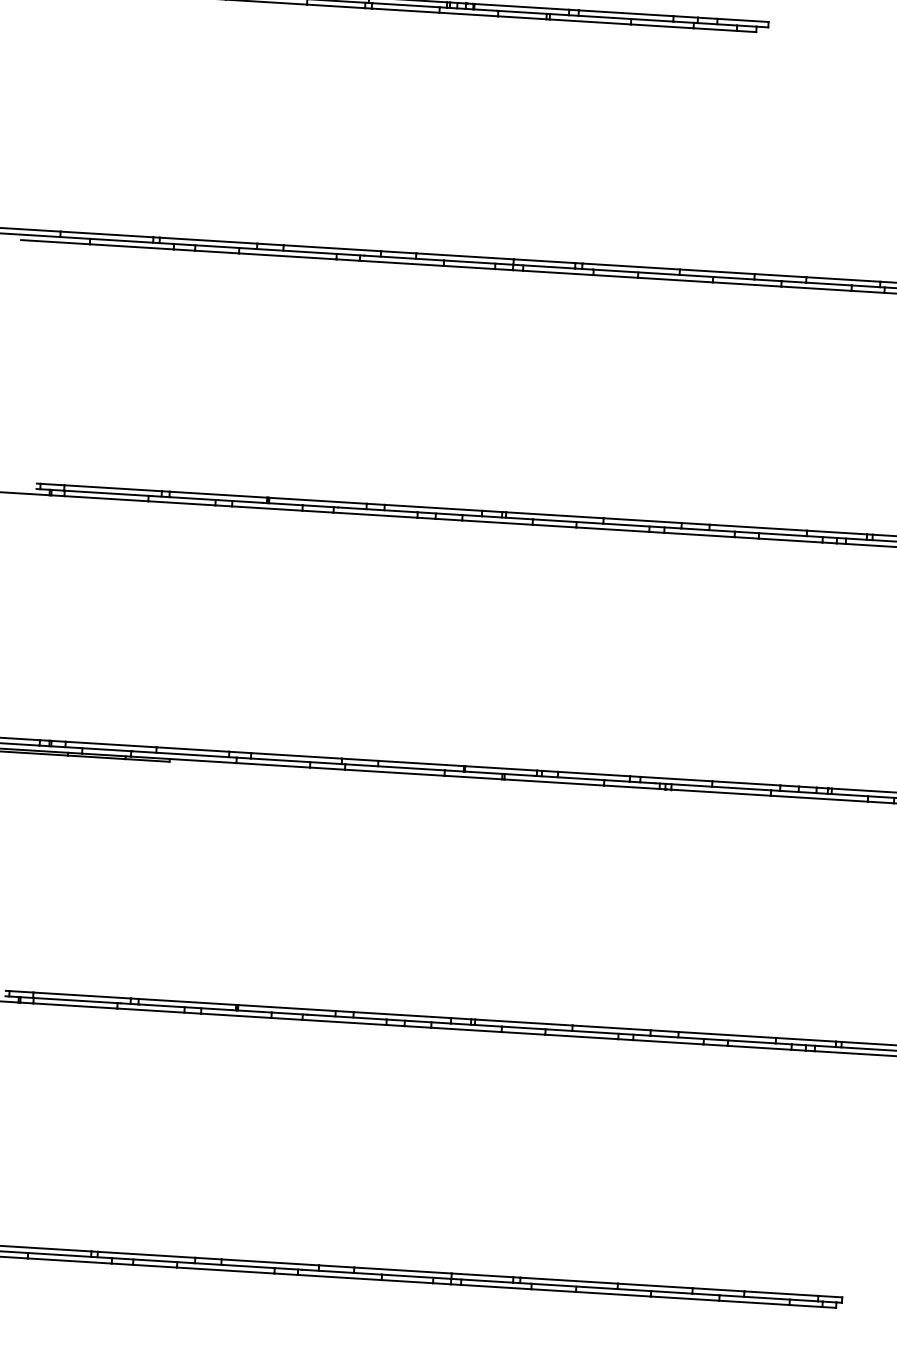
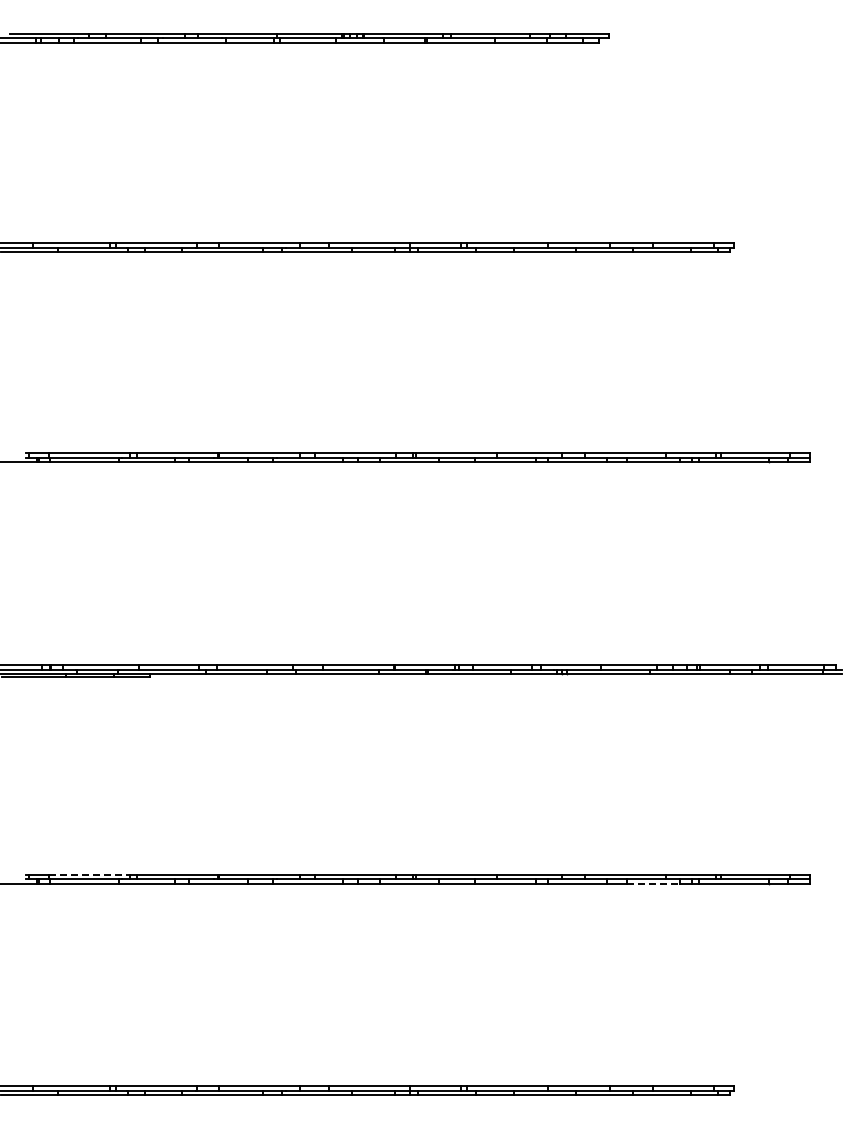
line: (83, 995) -> (90, 874), solid -> dashed
line: (759, 1047) -> (653, 883), solid -> dashed

